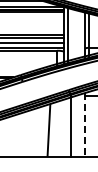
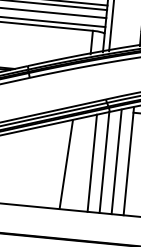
line: (85, 125) -> (129, 161), dashed -> solid
line: (78, 126) -> (116, 162), added
line: (64, 128) -> (92, 163), added

